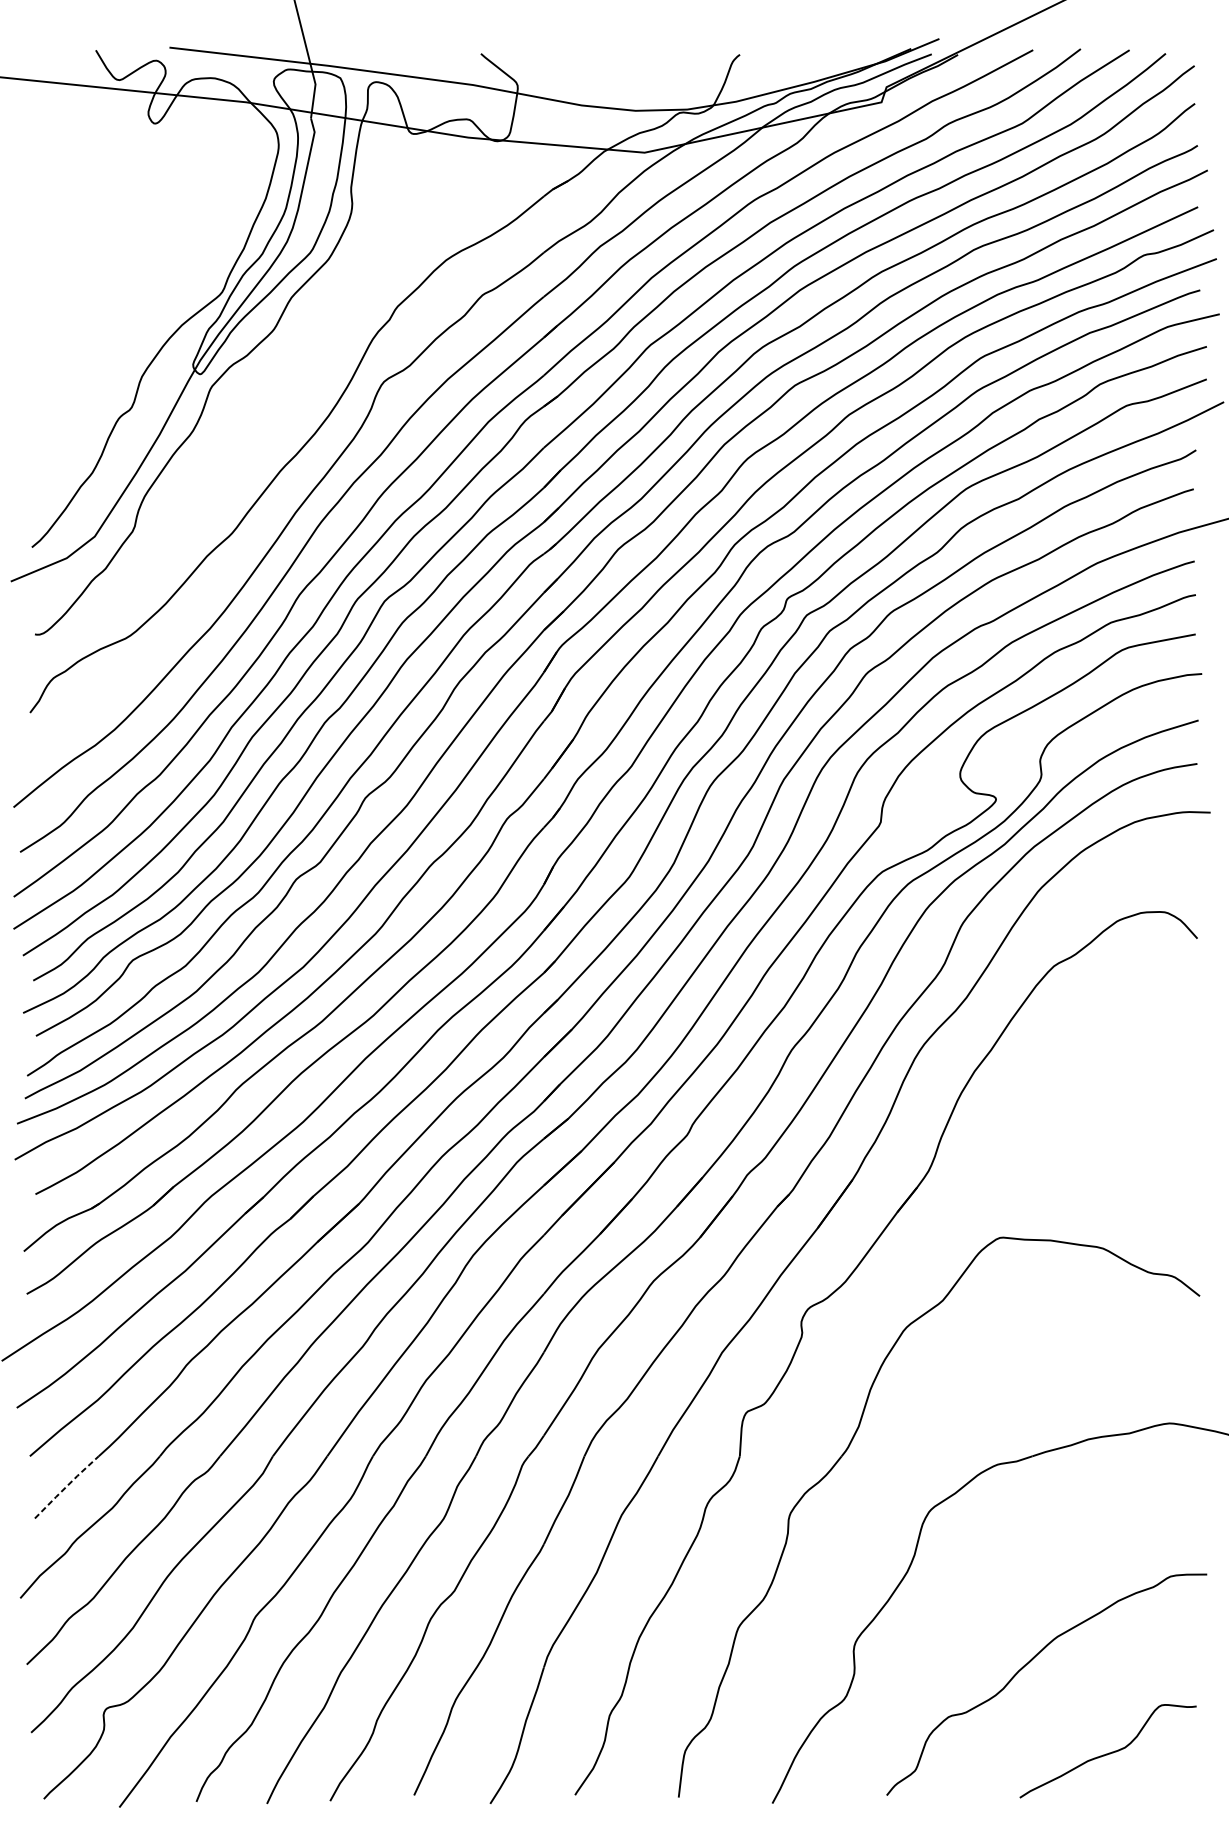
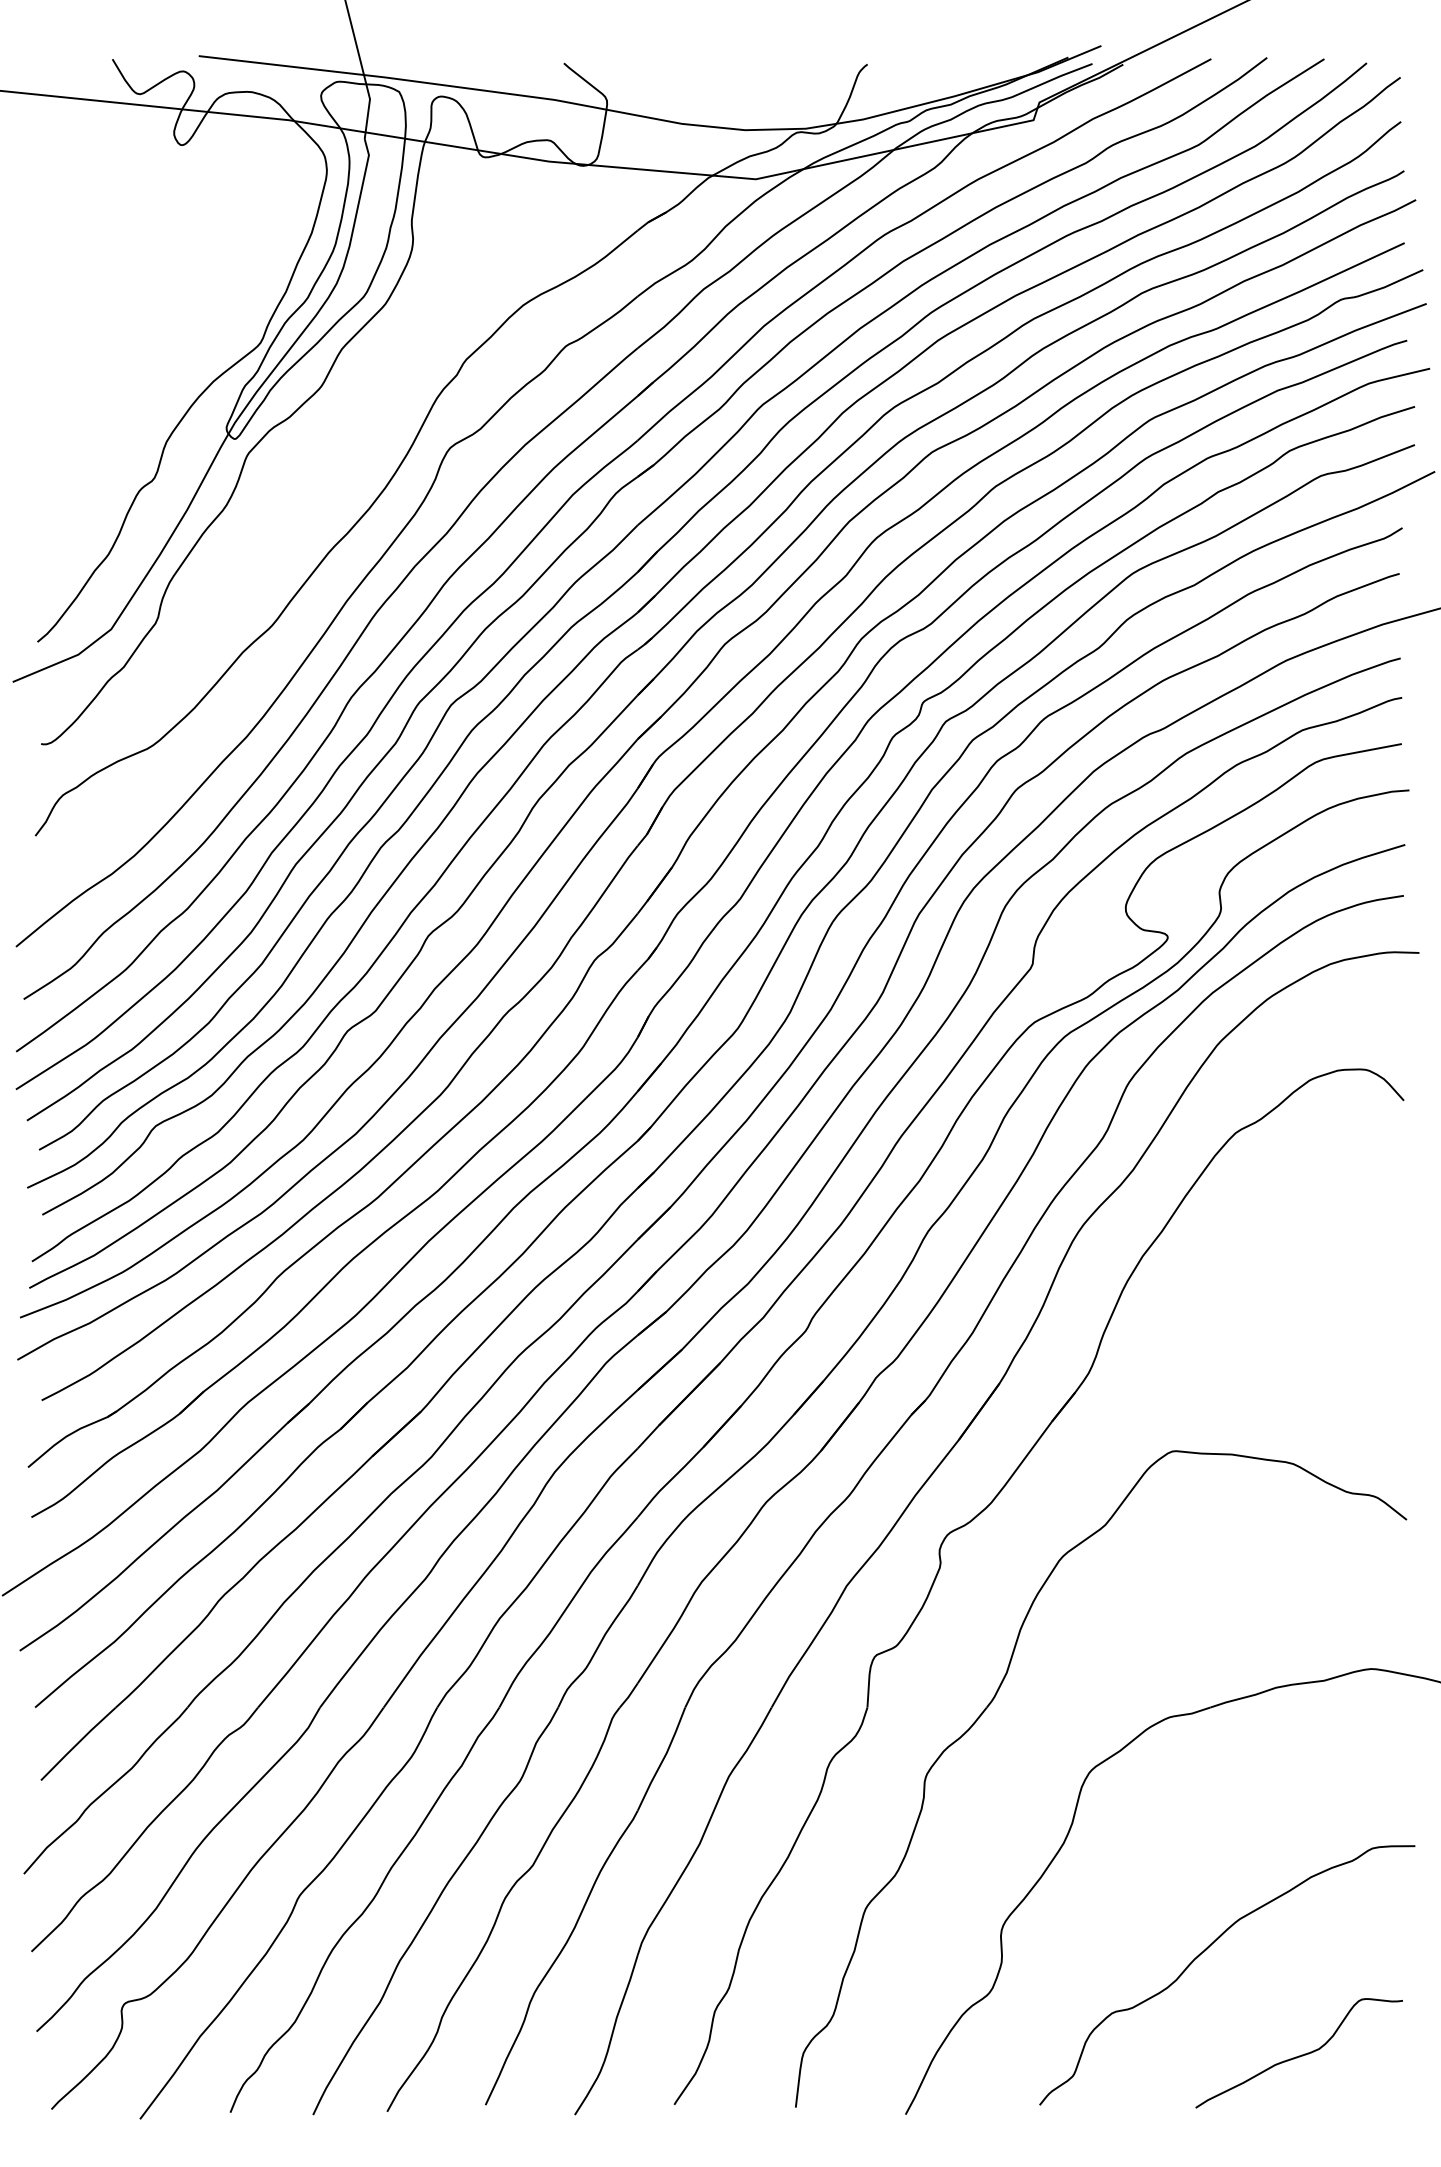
line: (66, 1486) -> (78, 1742), dashed -> solid

